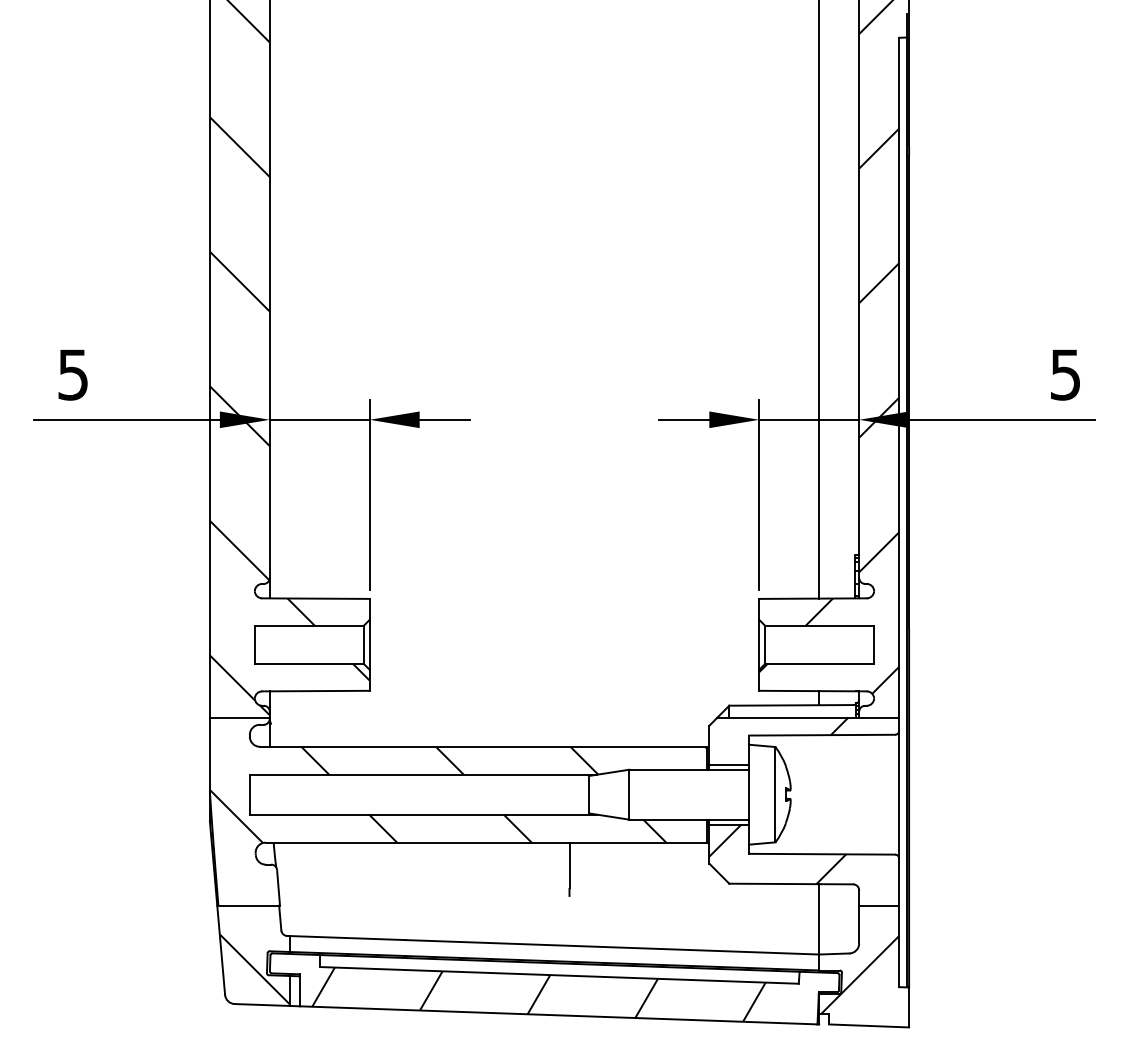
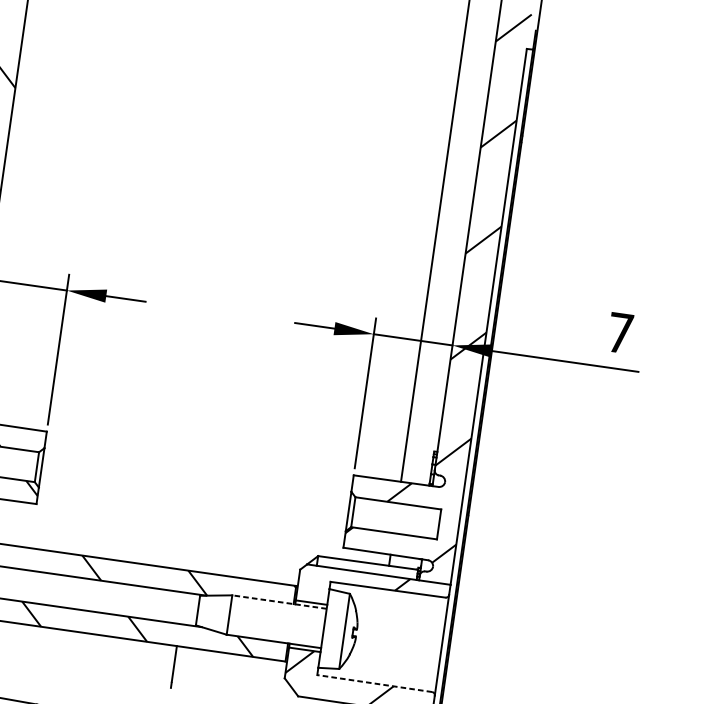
text: (1065, 374) -> (620, 332), 5 -> 7
line: (689, 769) -> (279, 601), solid -> dashed
line: (822, 854) -> (374, 683), solid -> dashed

